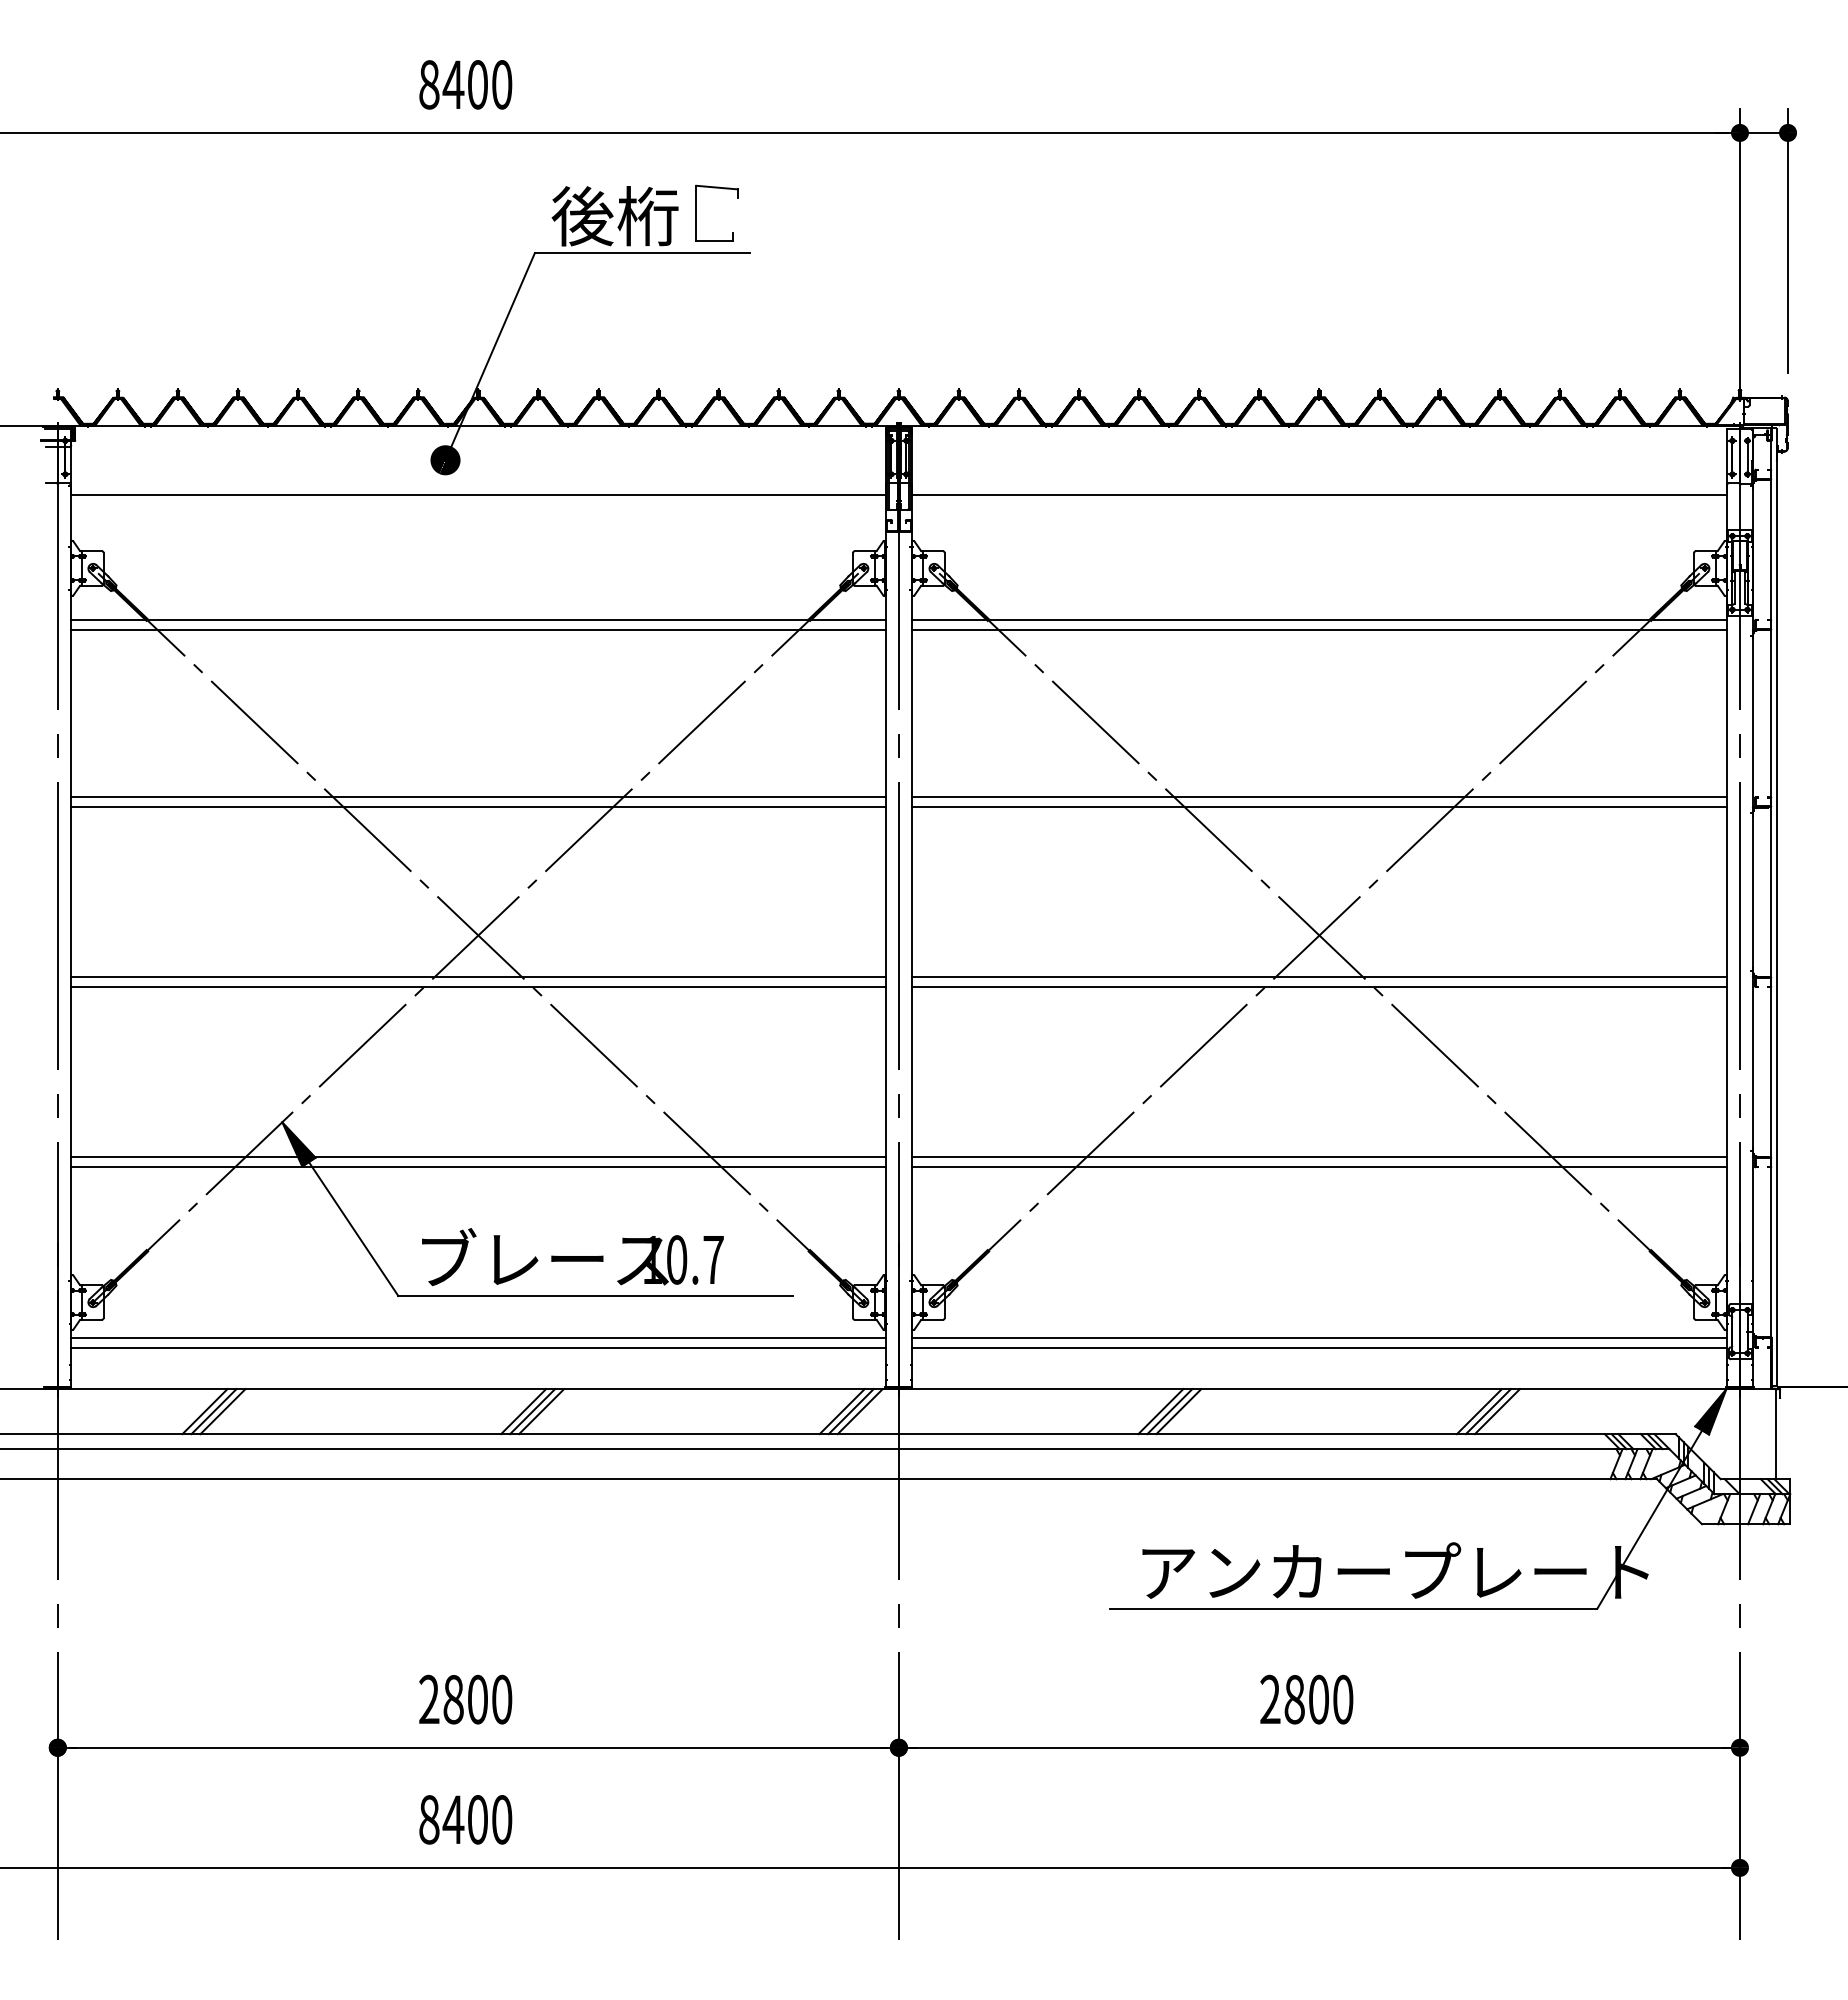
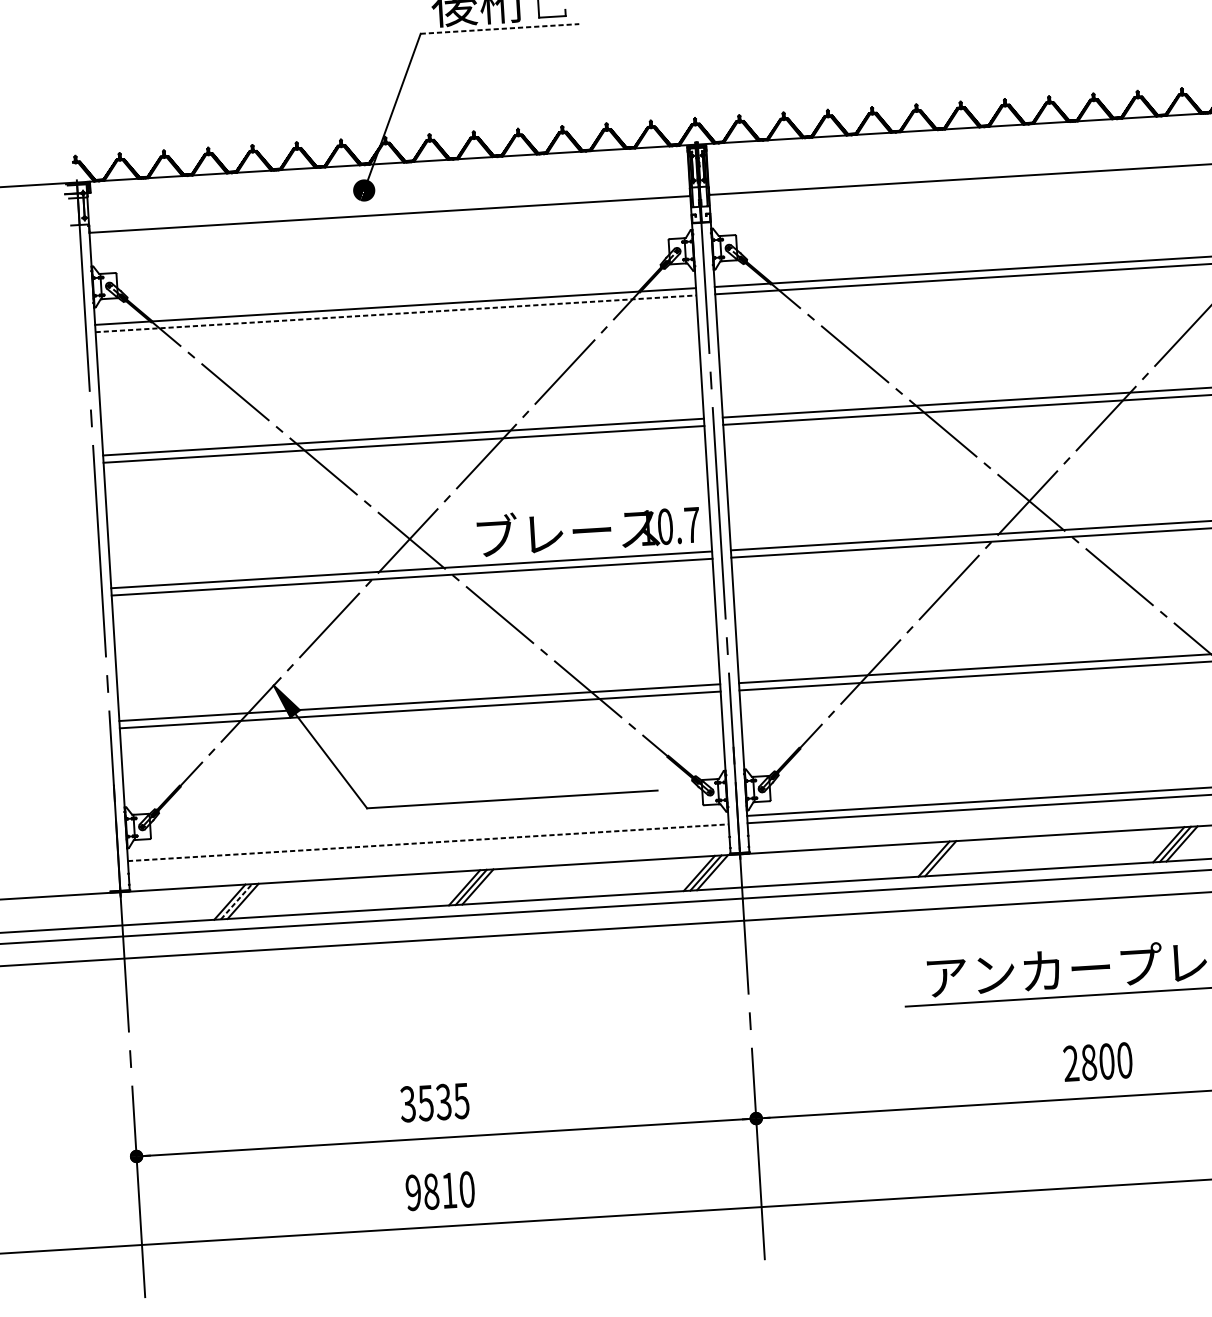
line: (642, 253) -> (500, 29), solid -> dashed
line: (478, 629) -> (396, 313), solid -> dashed
text: (572, 1257) -> (588, 529), moved
line: (478, 1337) -> (428, 835), removed
line: (478, 1347) -> (428, 842), solid -> dashed
line: (214, 1411) -> (236, 901), solid -> dashed
line: (1178, 1411) -> (947, 858), removed
text: (465, 1699) -> (434, 1102), 2800 -> 3535
text: (1306, 1699) -> (1097, 1061), moved
text: (453, 1819) -> (431, 1191), 8400 -> 9810

